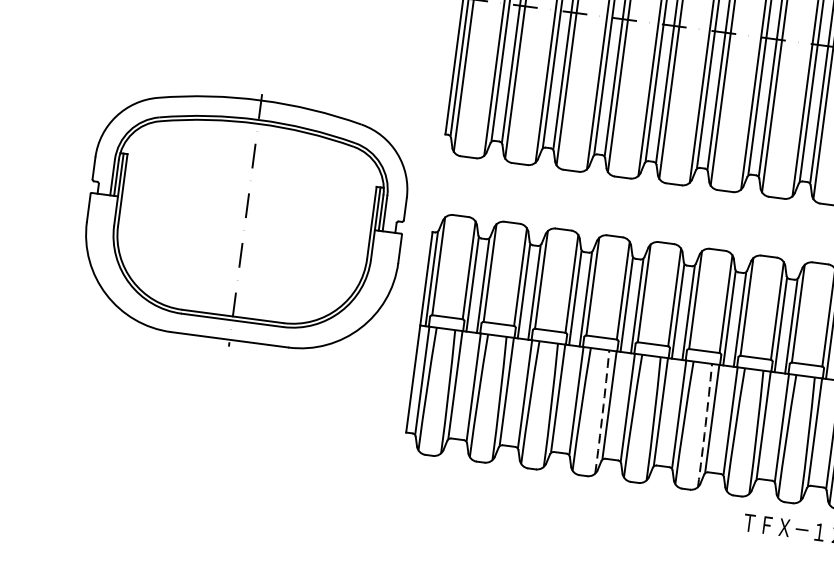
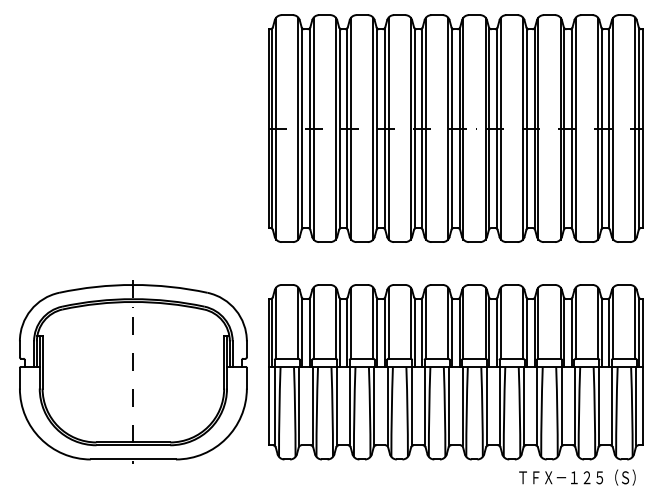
part: (245, 219) -> (133, 371), moved
arc: (602, 412) -> (407, 412), dashed -> solid
arc: (705, 426) -> (482, 412), dashed -> solid

